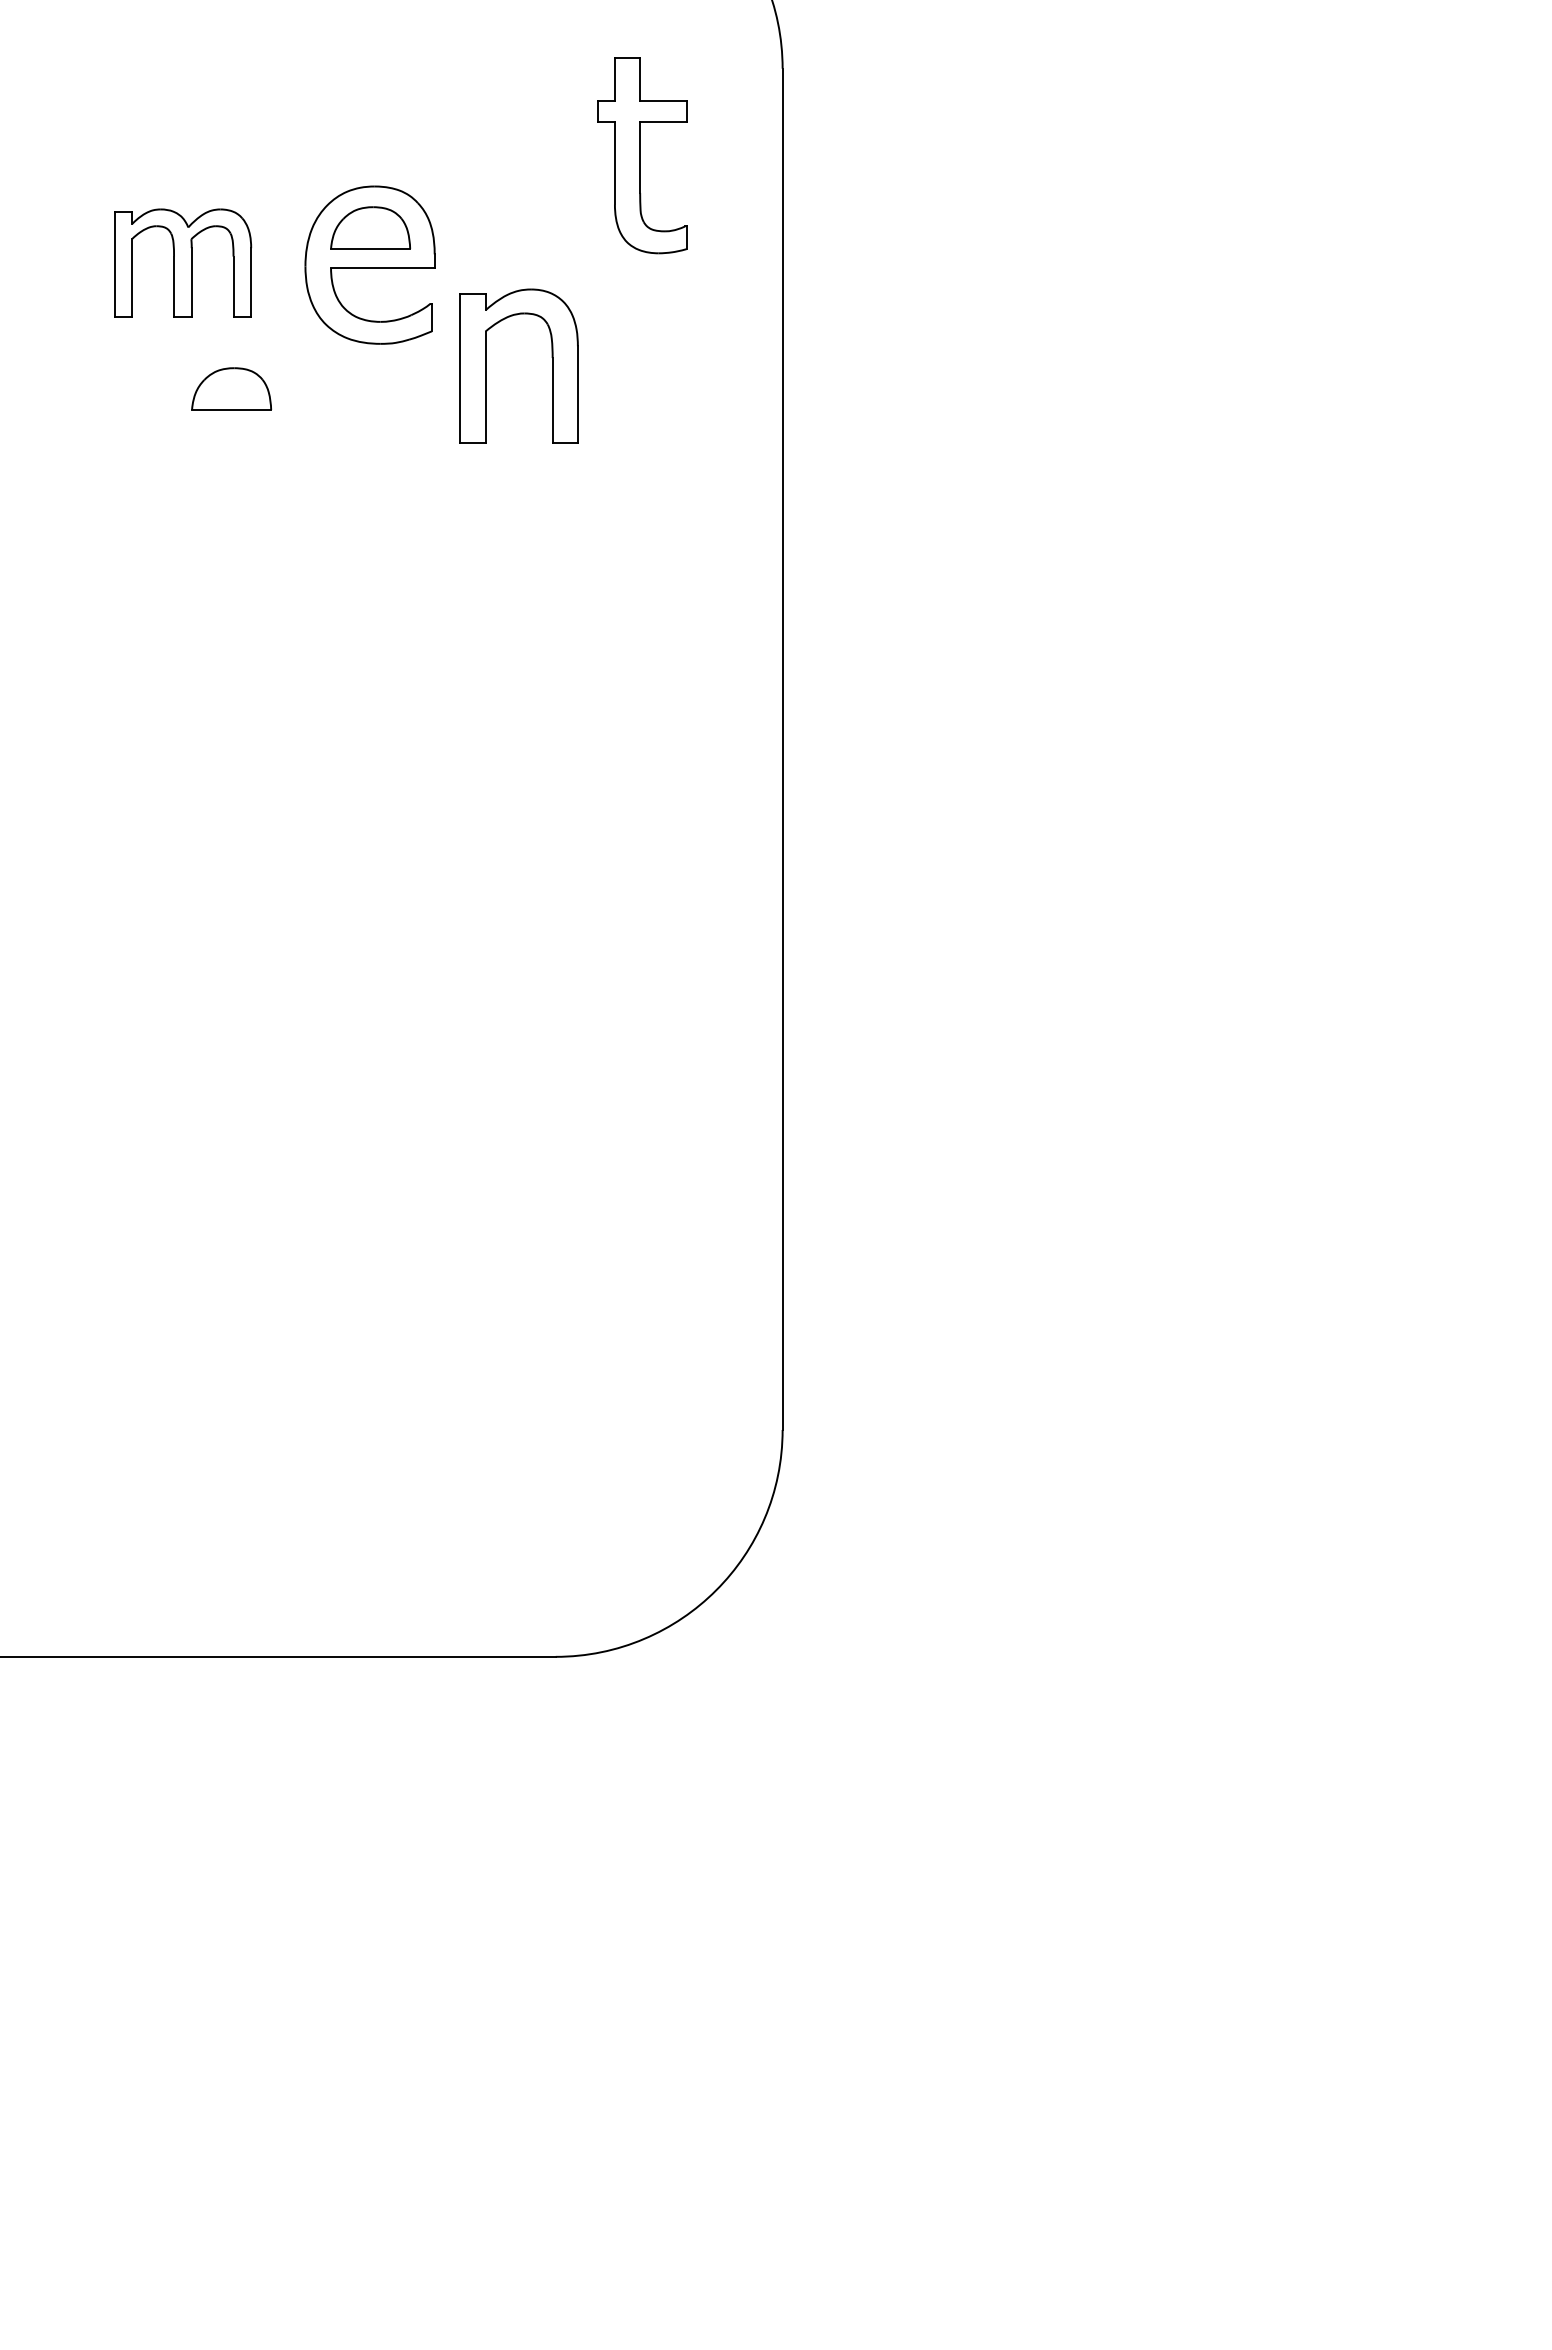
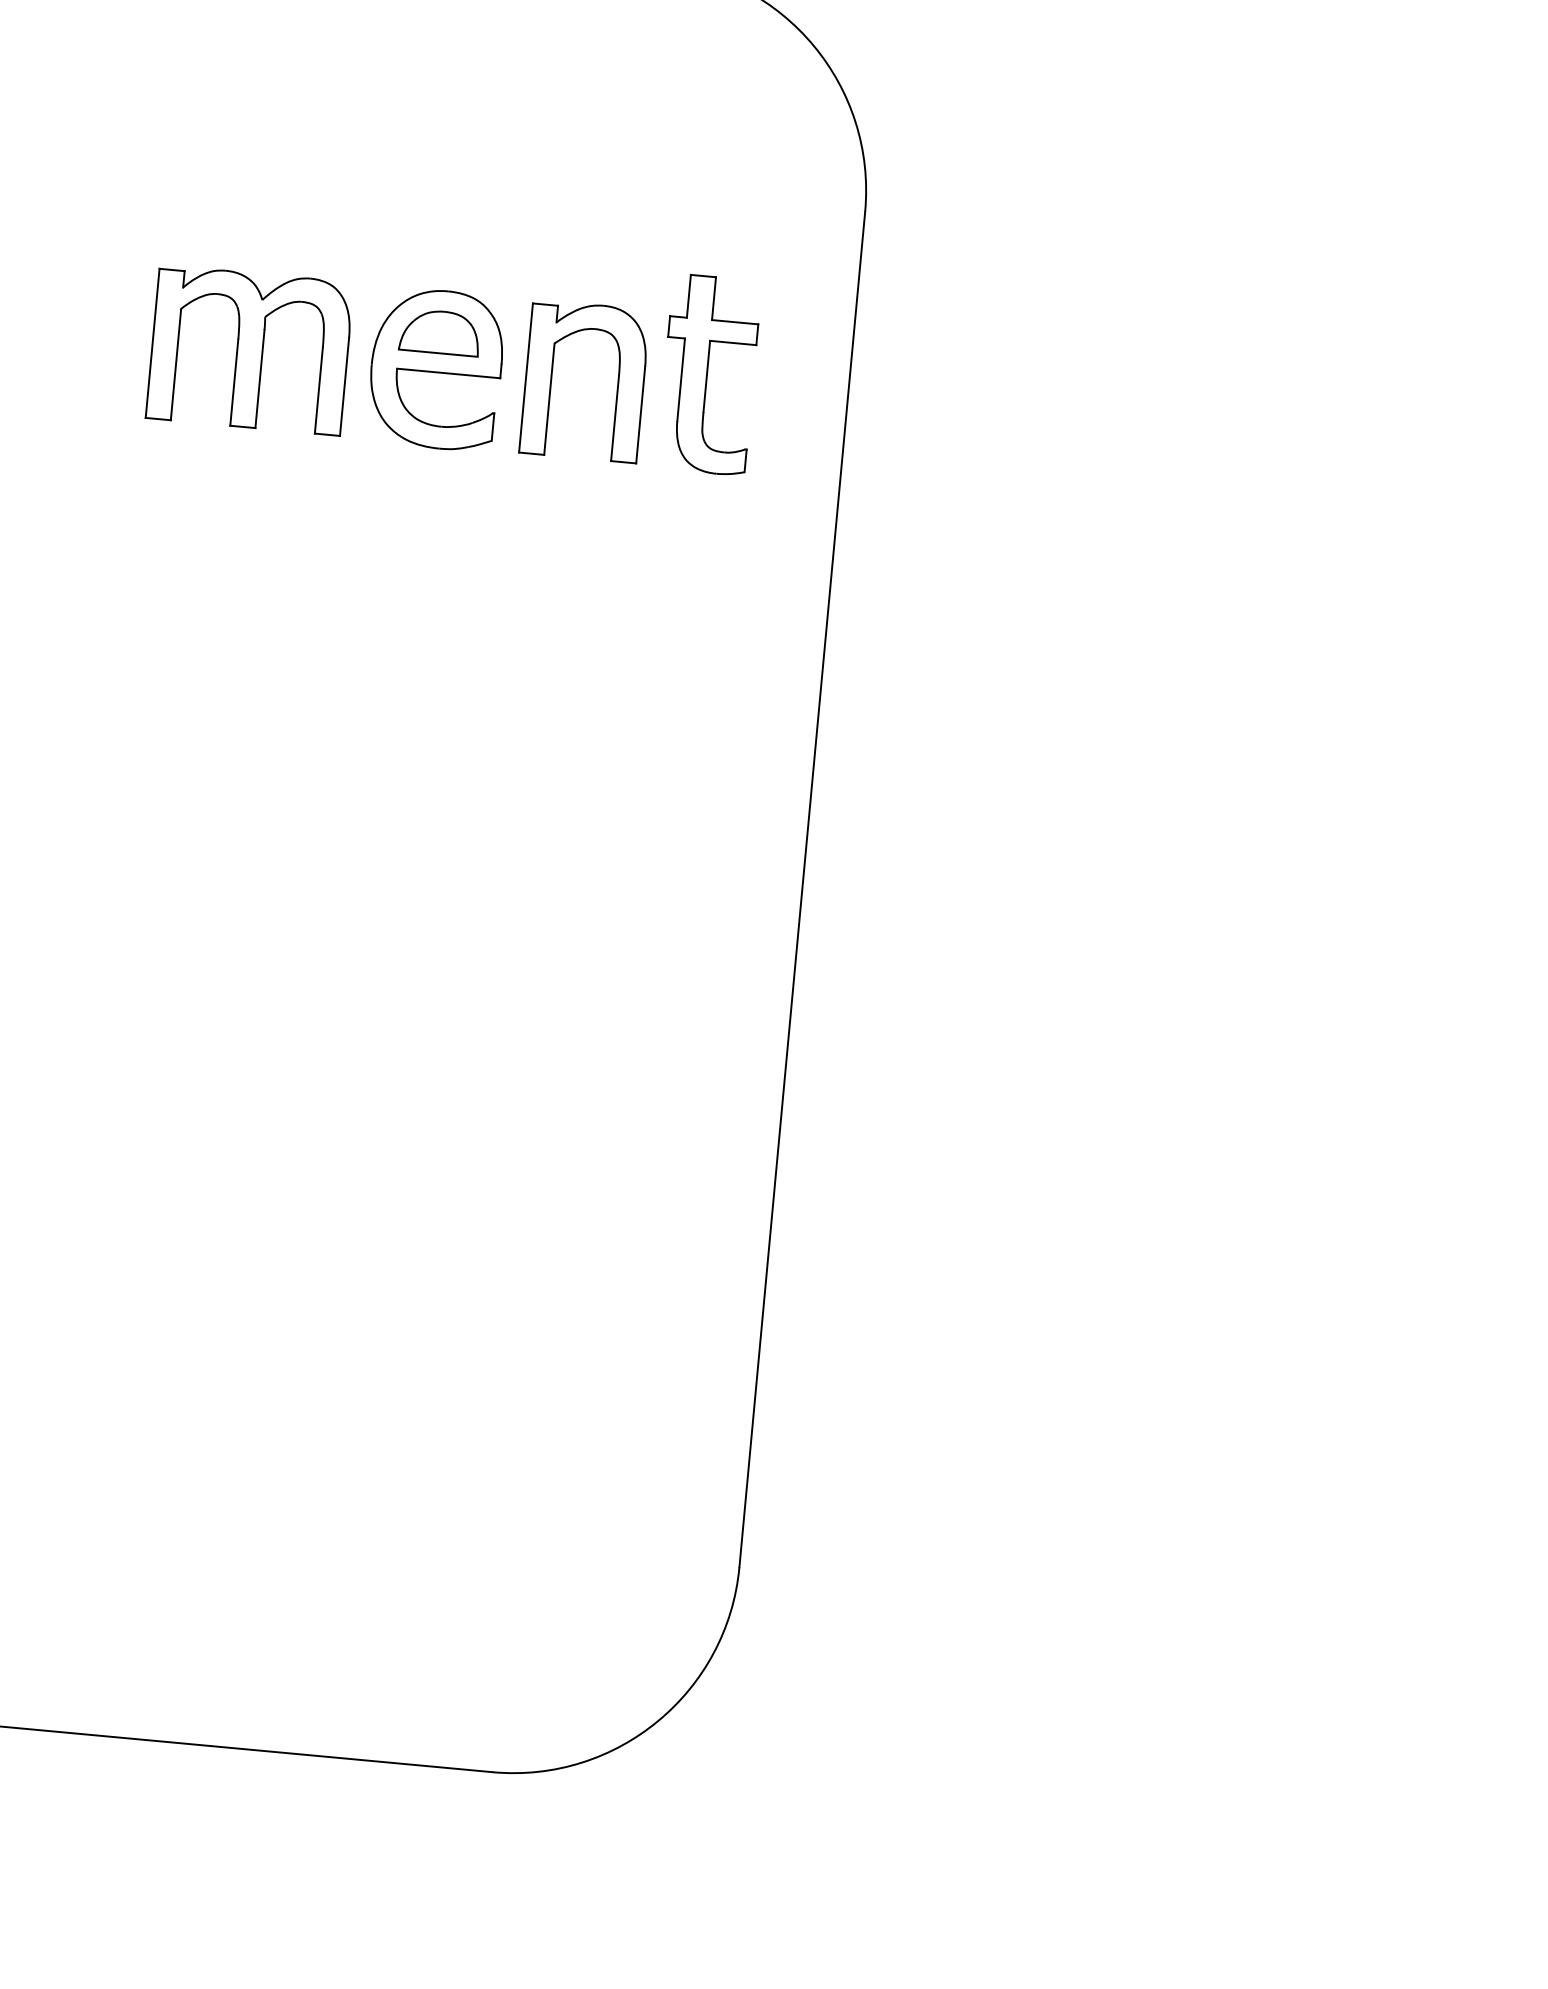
part: (642, 155) -> (709, 374), moved
part: (182, 262) -> (249, 349), size x1.43
part: (486, 365) -> (552, 377), moved
part: (231, 388) -> (286, 479), removed

